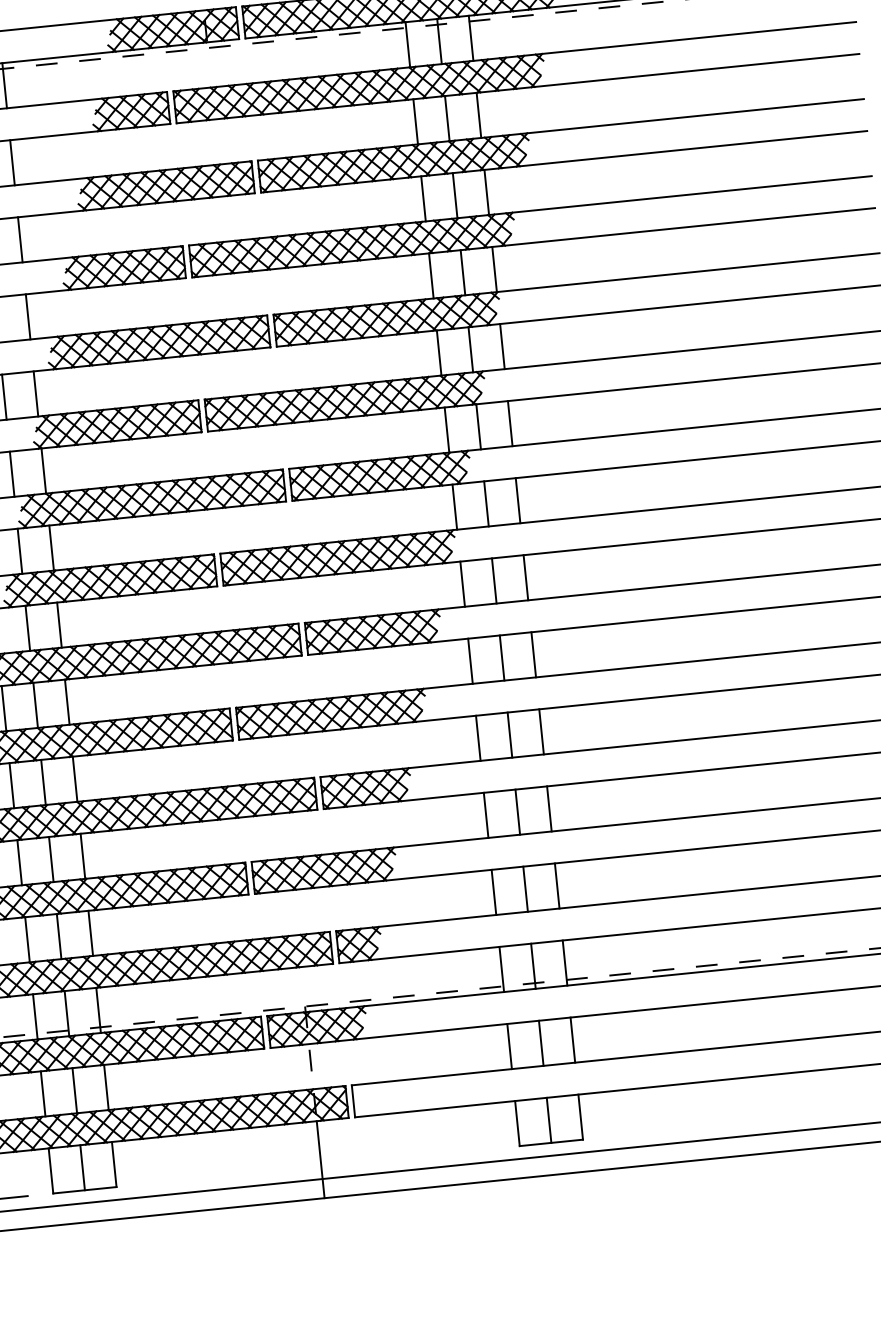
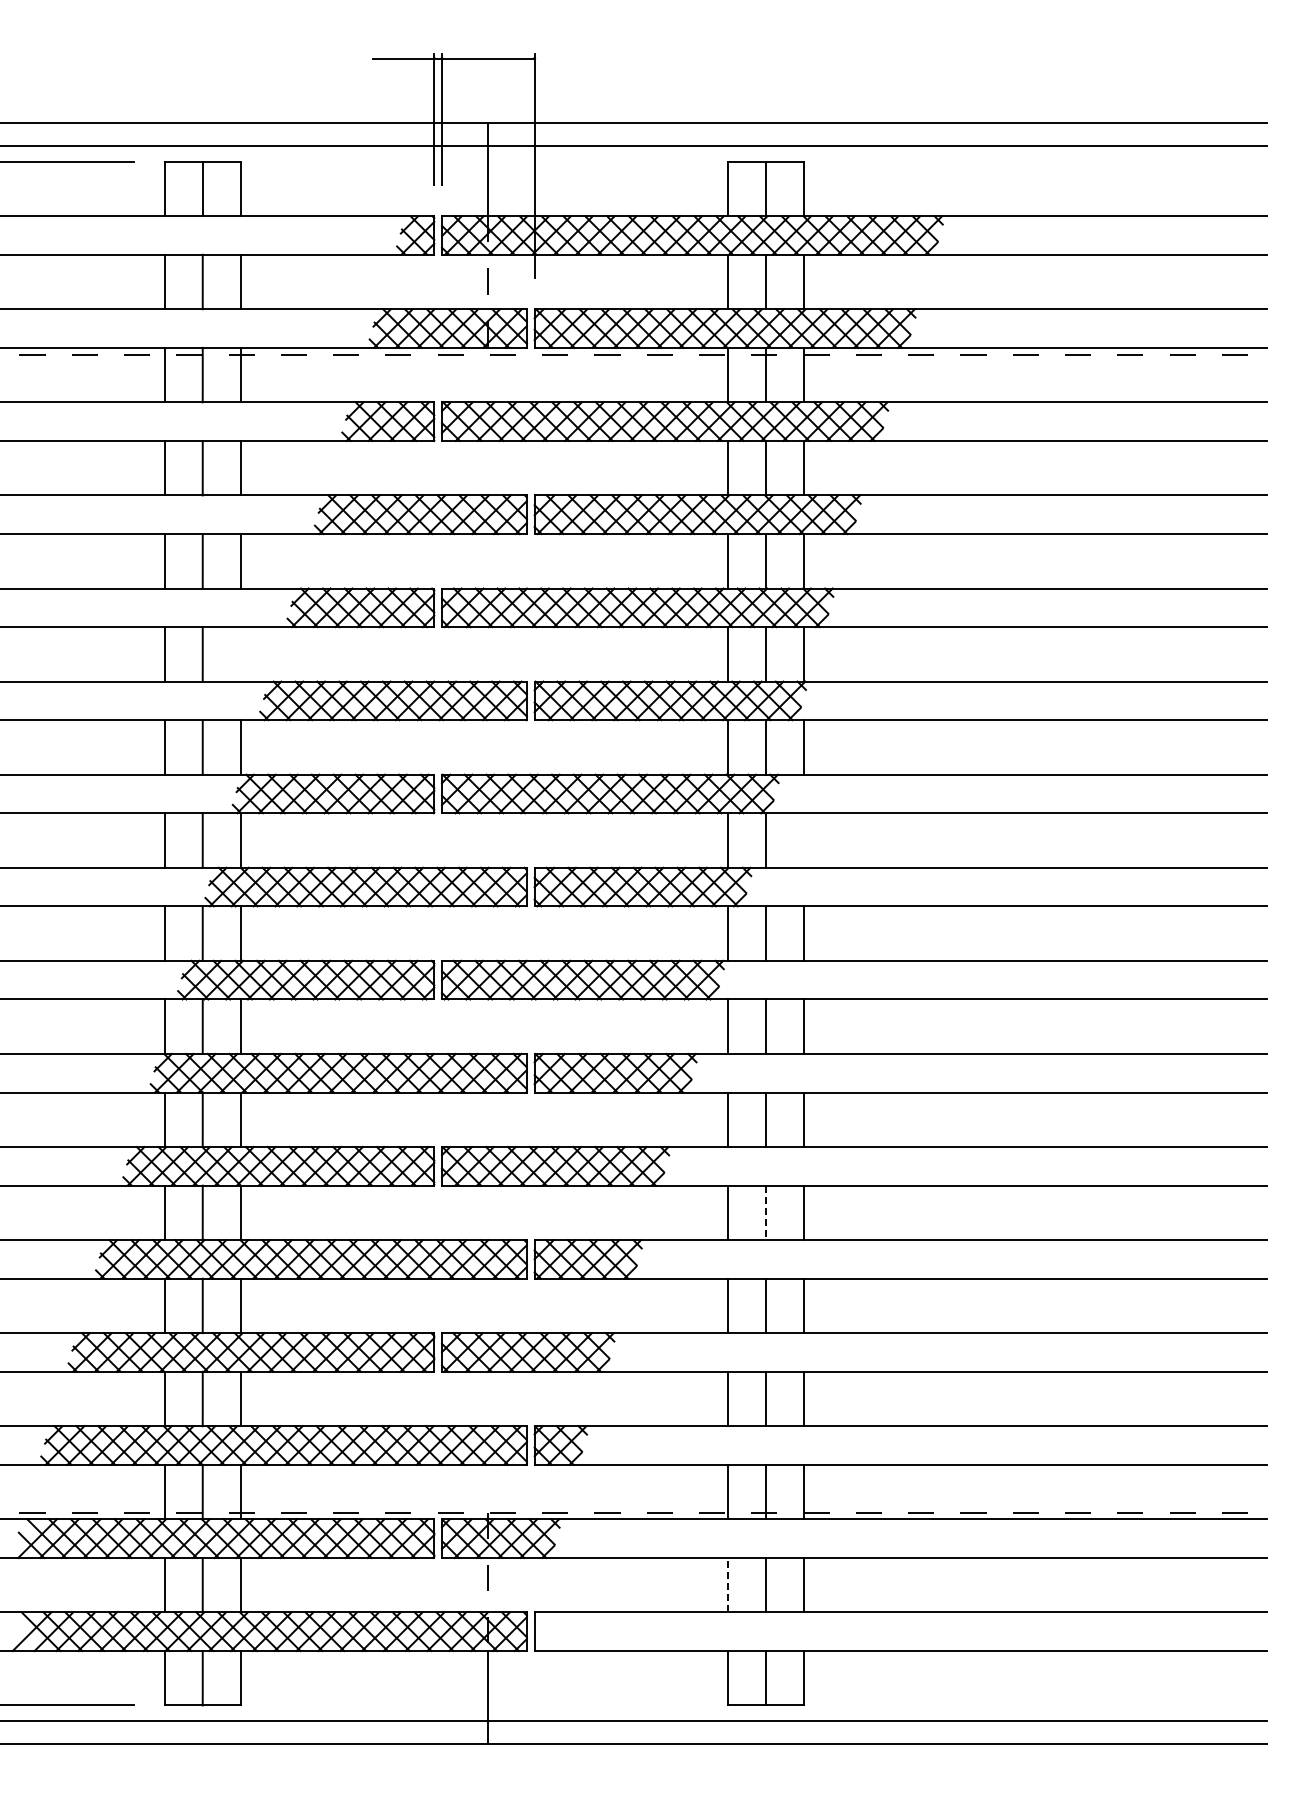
line: (27, 317) -> (240, 654), removed
line: (510, 423) -> (804, 840), removed
line: (510, 735) -> (766, 1213), solid -> dashed
line: (509, 1045) -> (727, 1584), solid -> dashed

